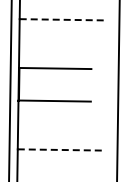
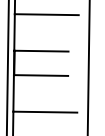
line: (62, 19) -> (46, 14), dashed -> solid
line: (60, 149) -> (45, 111), dashed -> solid

